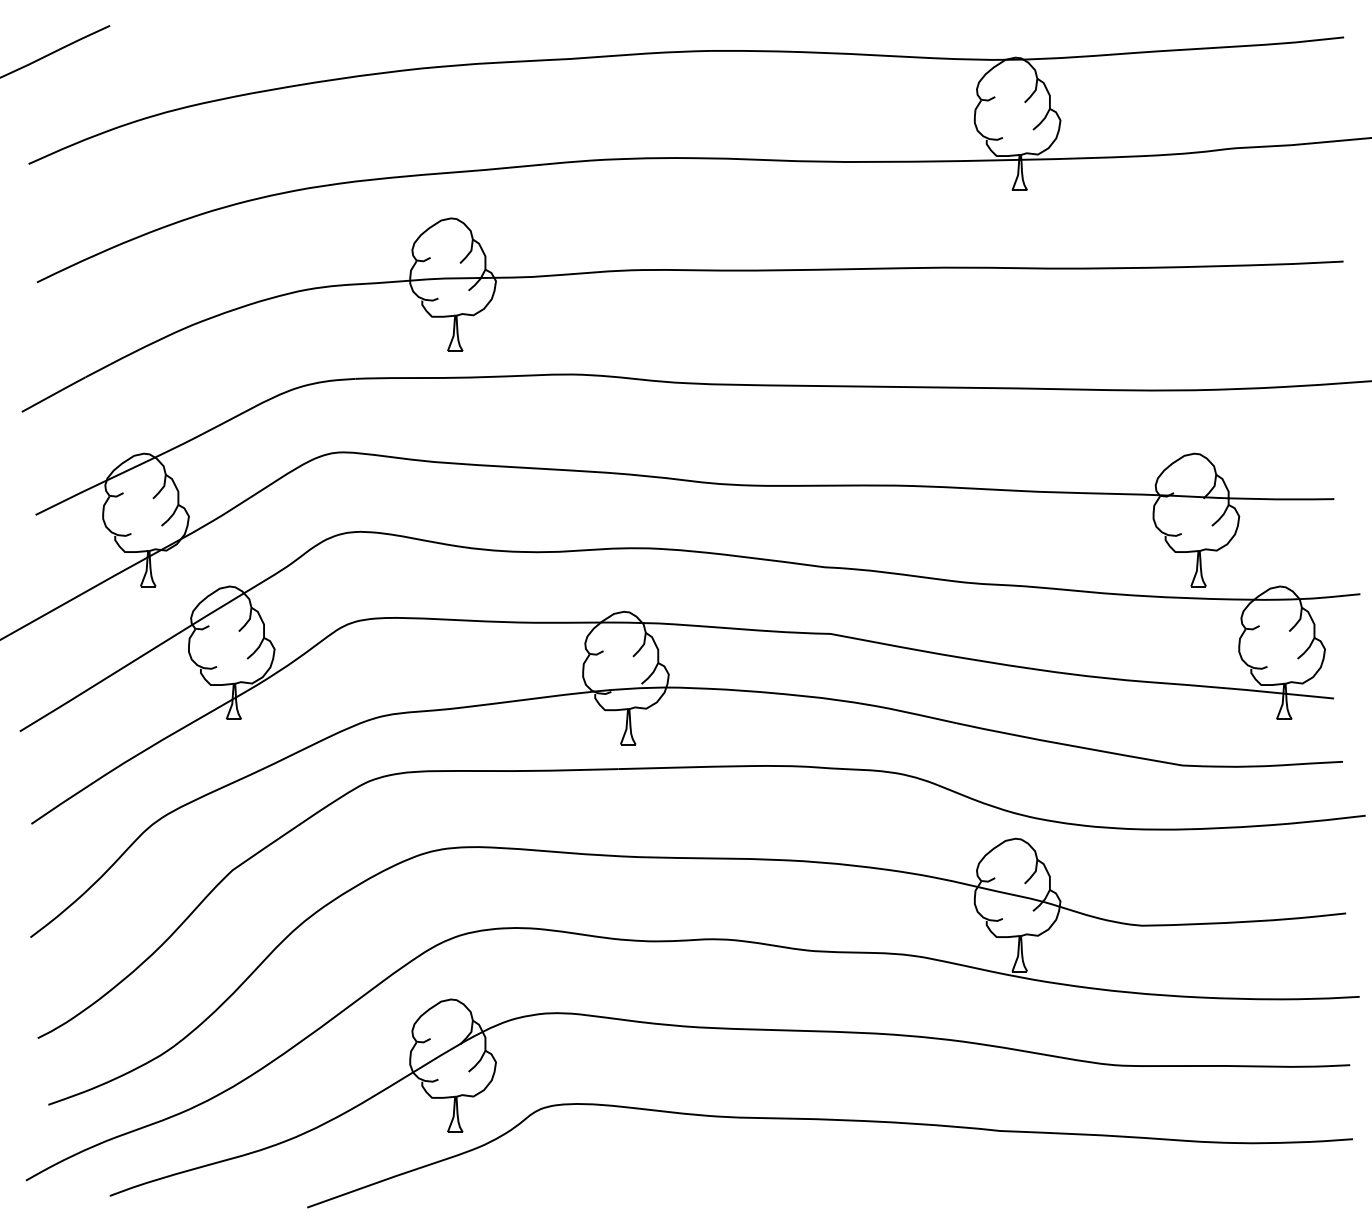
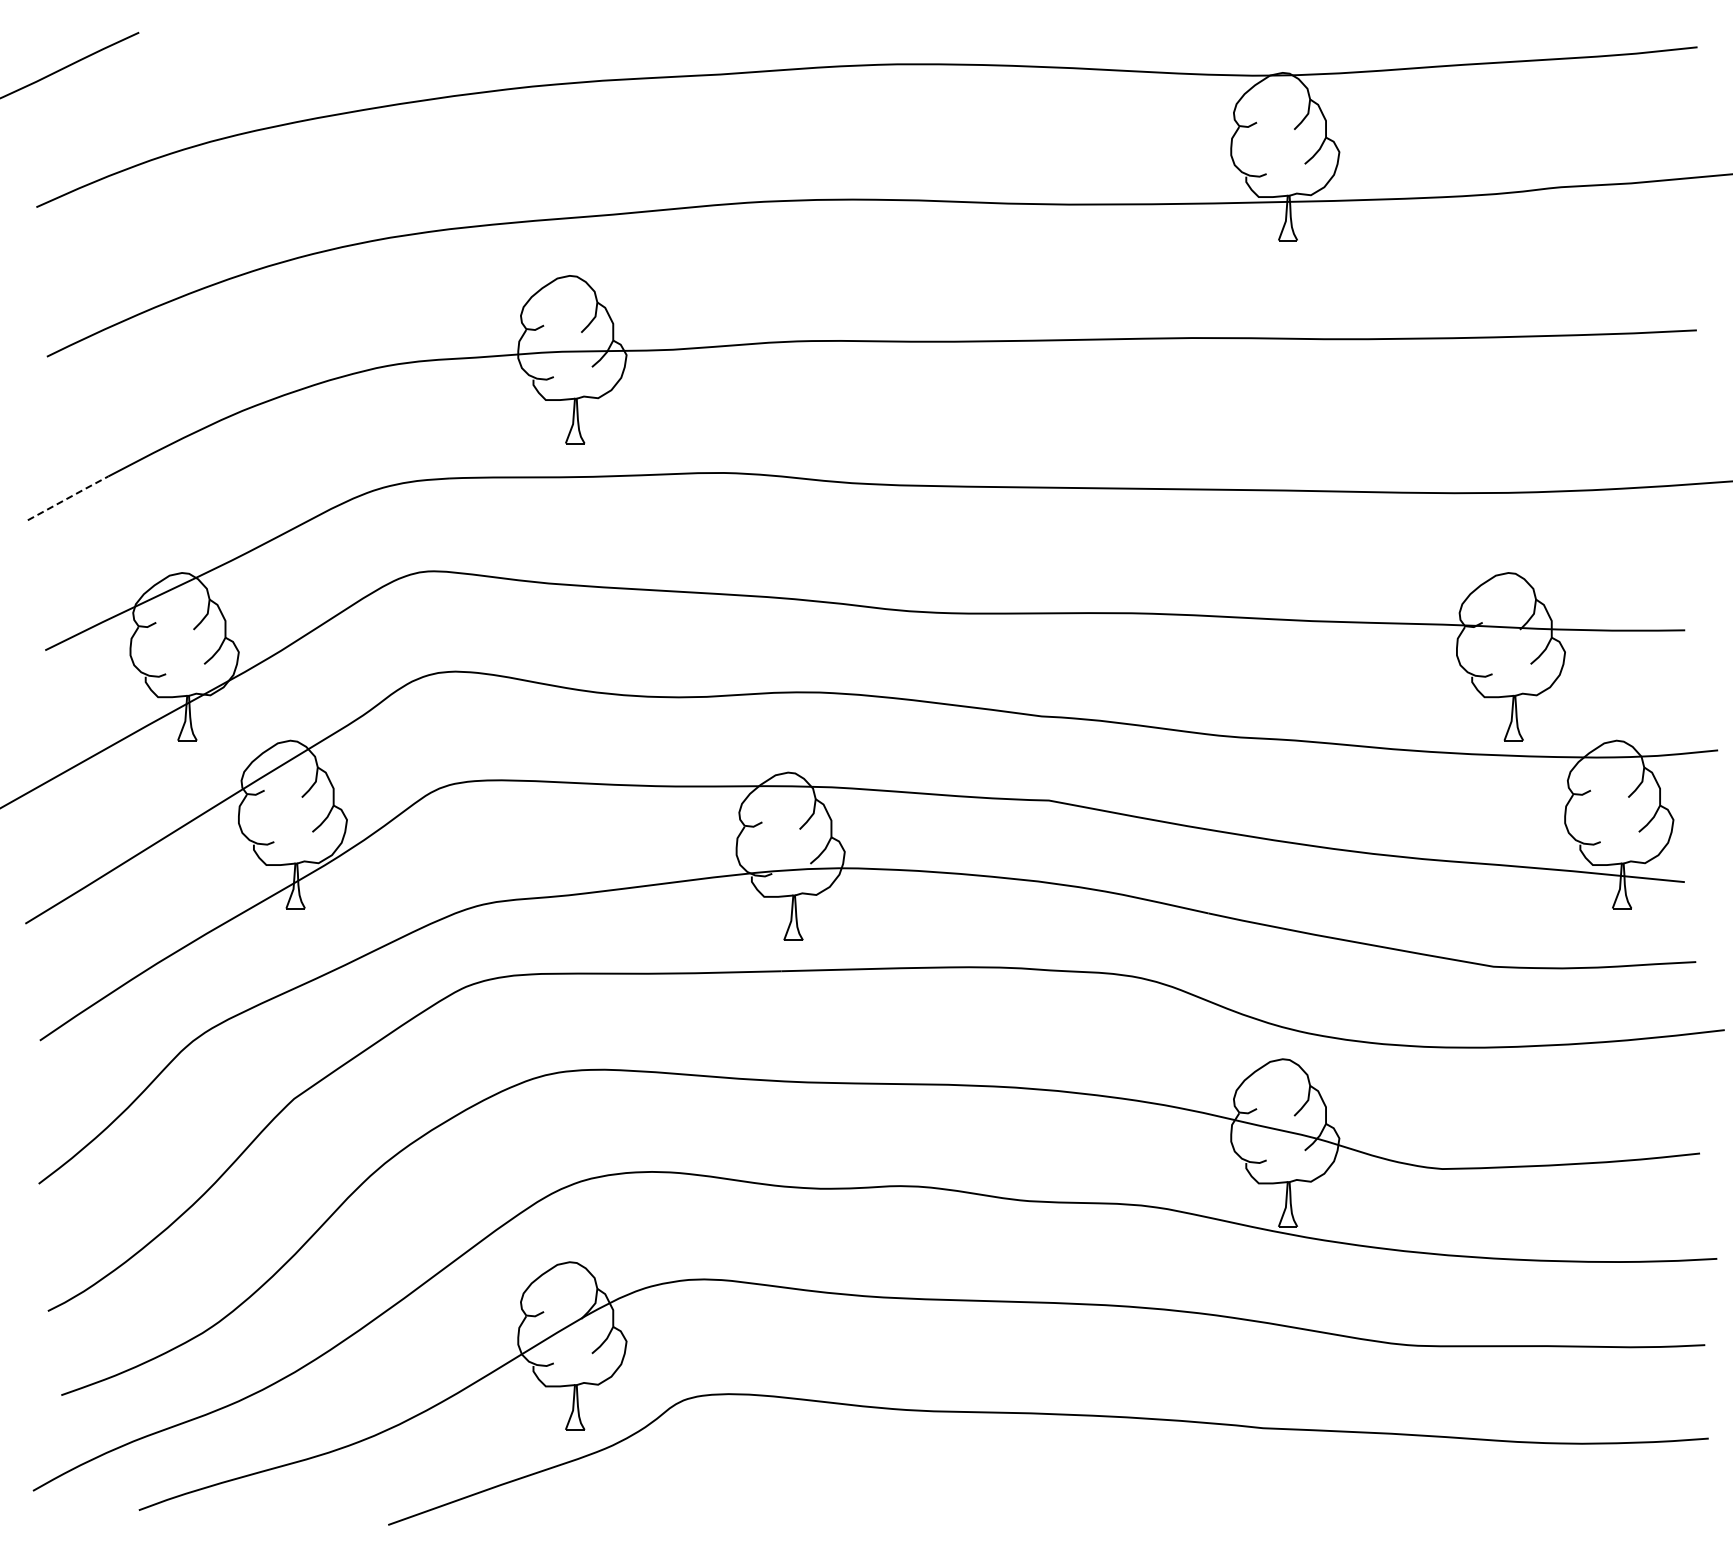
line: (54, 394) -> (68, 498), solid -> dashed

